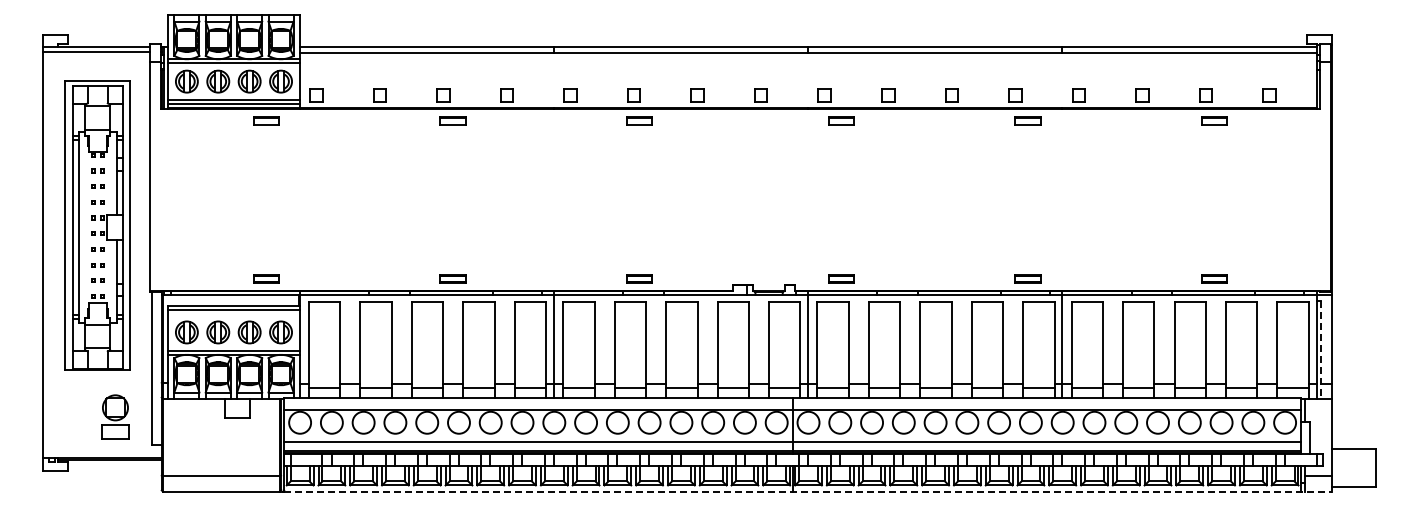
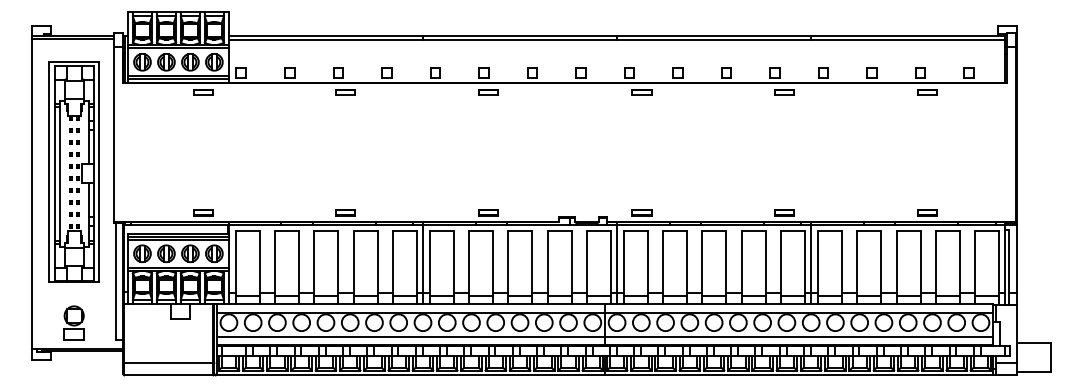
line: (233, 314) -> (178, 240), added
line: (1321, 350) -> (1008, 267), dashed -> solid
part: (115, 416) -> (74, 322), moved
line: (808, 491) -> (617, 375), dashed -> solid

